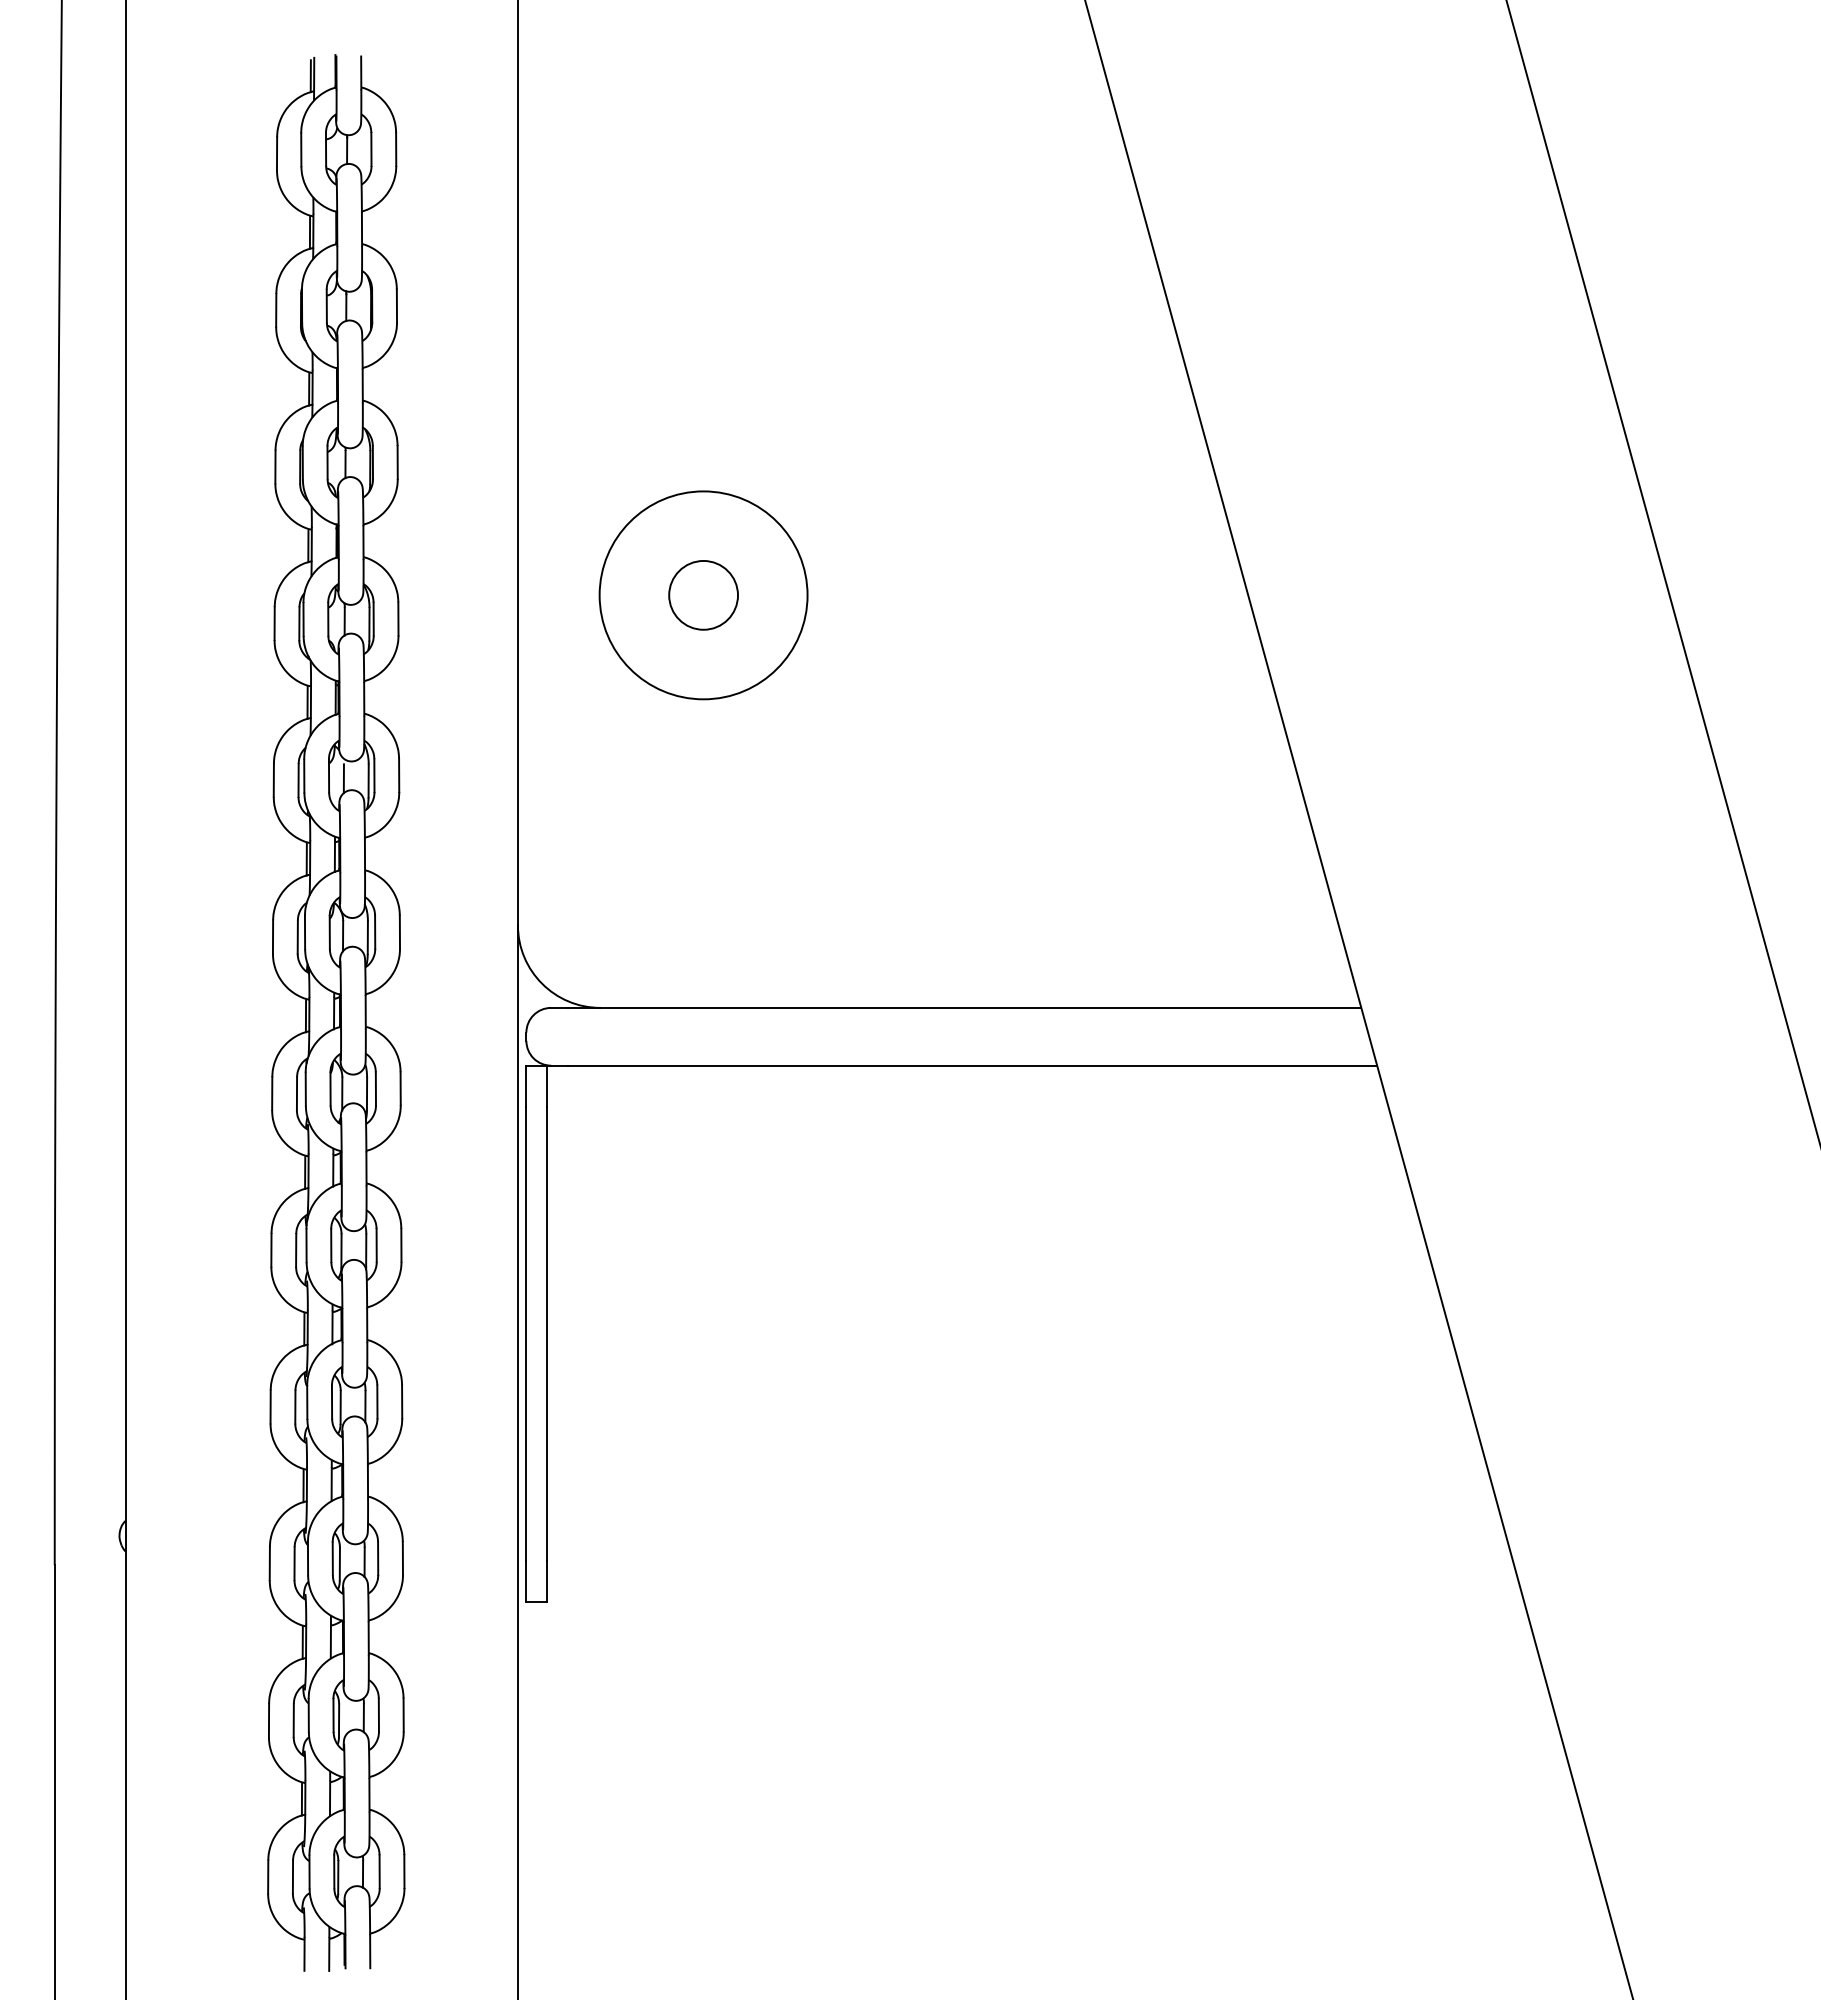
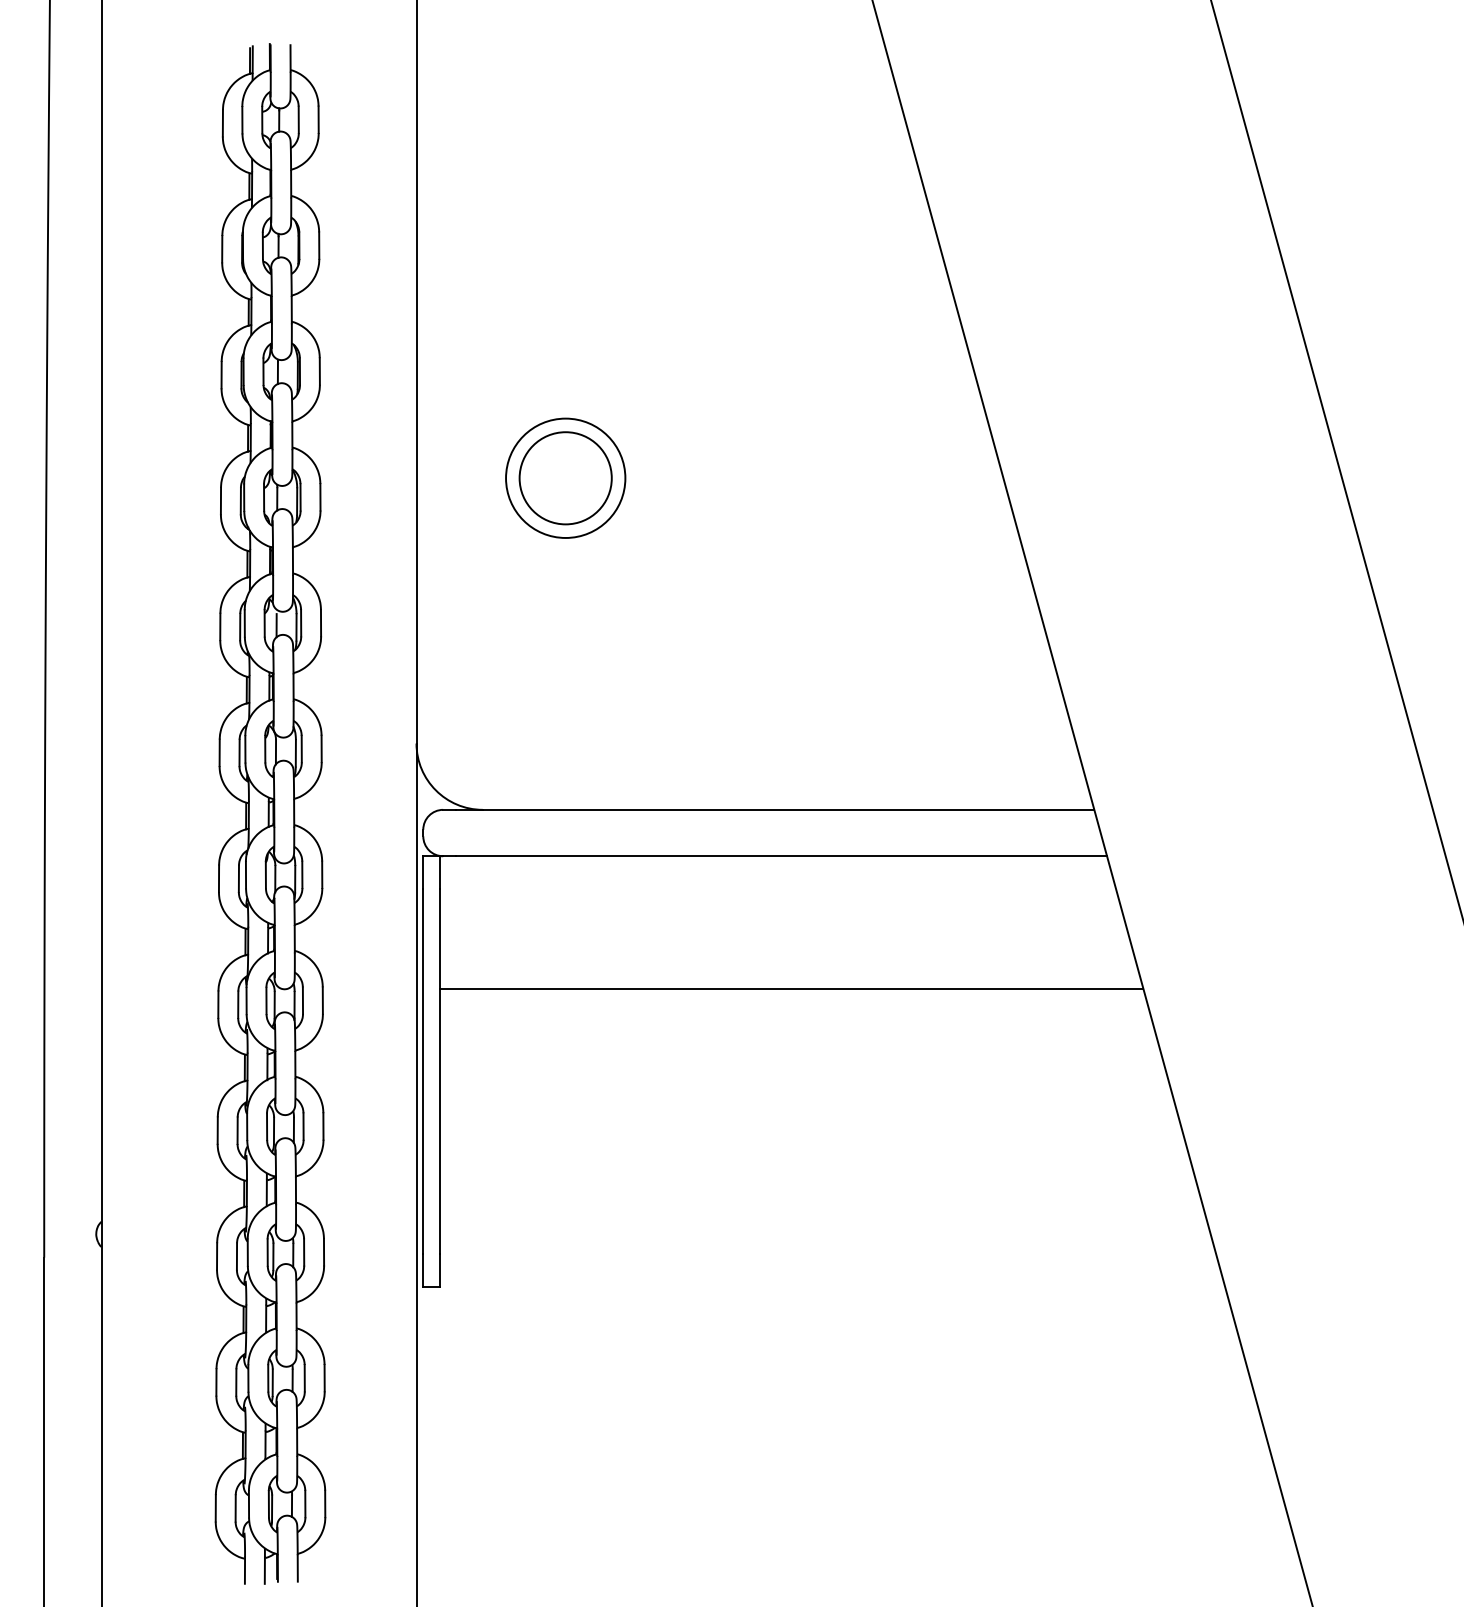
circle: (703, 595) -> (565, 478), size x0.71
circle: (703, 595) -> (565, 478), size x1.67
line: (984, 1230) -> (791, 988), added

